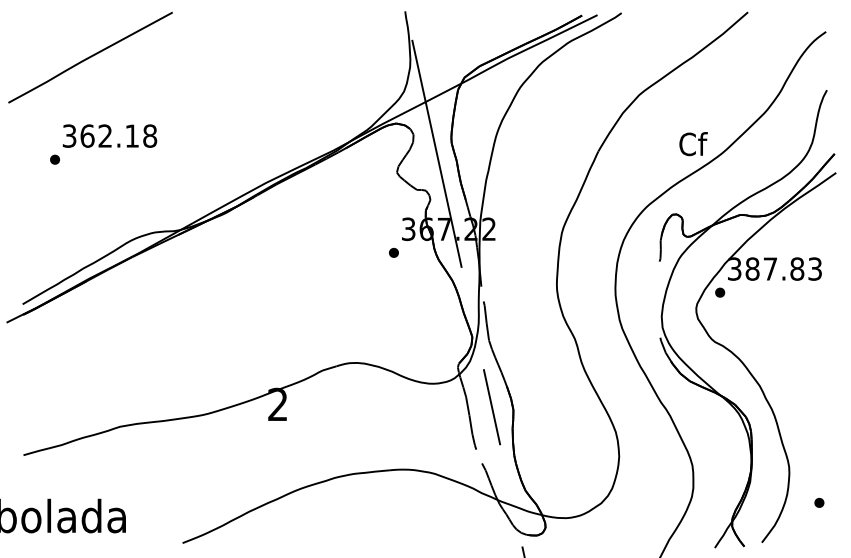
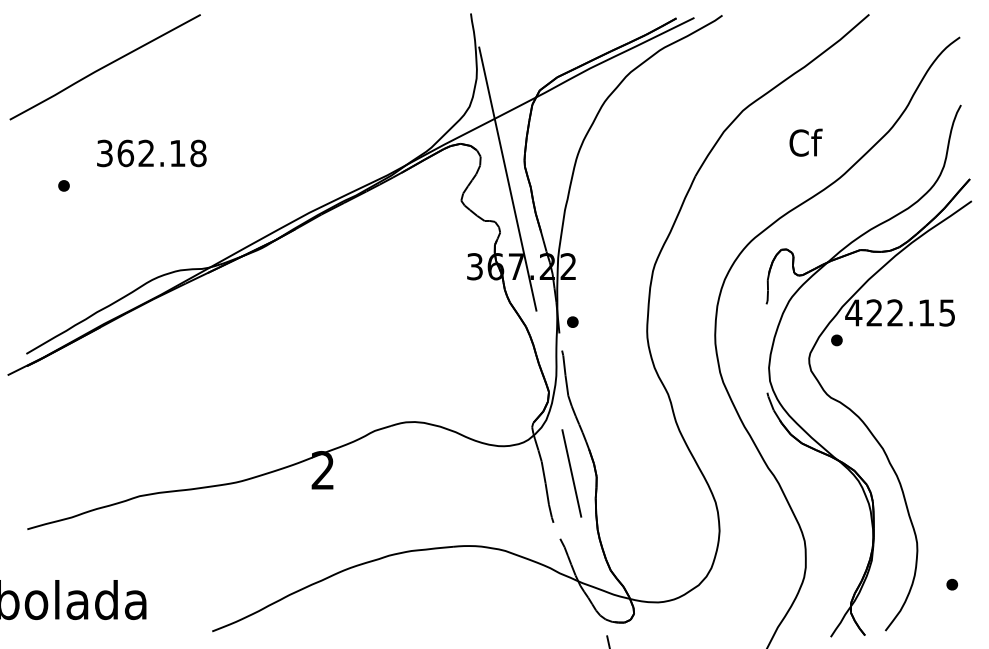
text: (109, 136) -> (151, 153), moved
text: (693, 143) -> (805, 142), moved
part: (393, 252) -> (572, 321), moved
text: (774, 268) -> (900, 312), 387.83 -> 422.15

